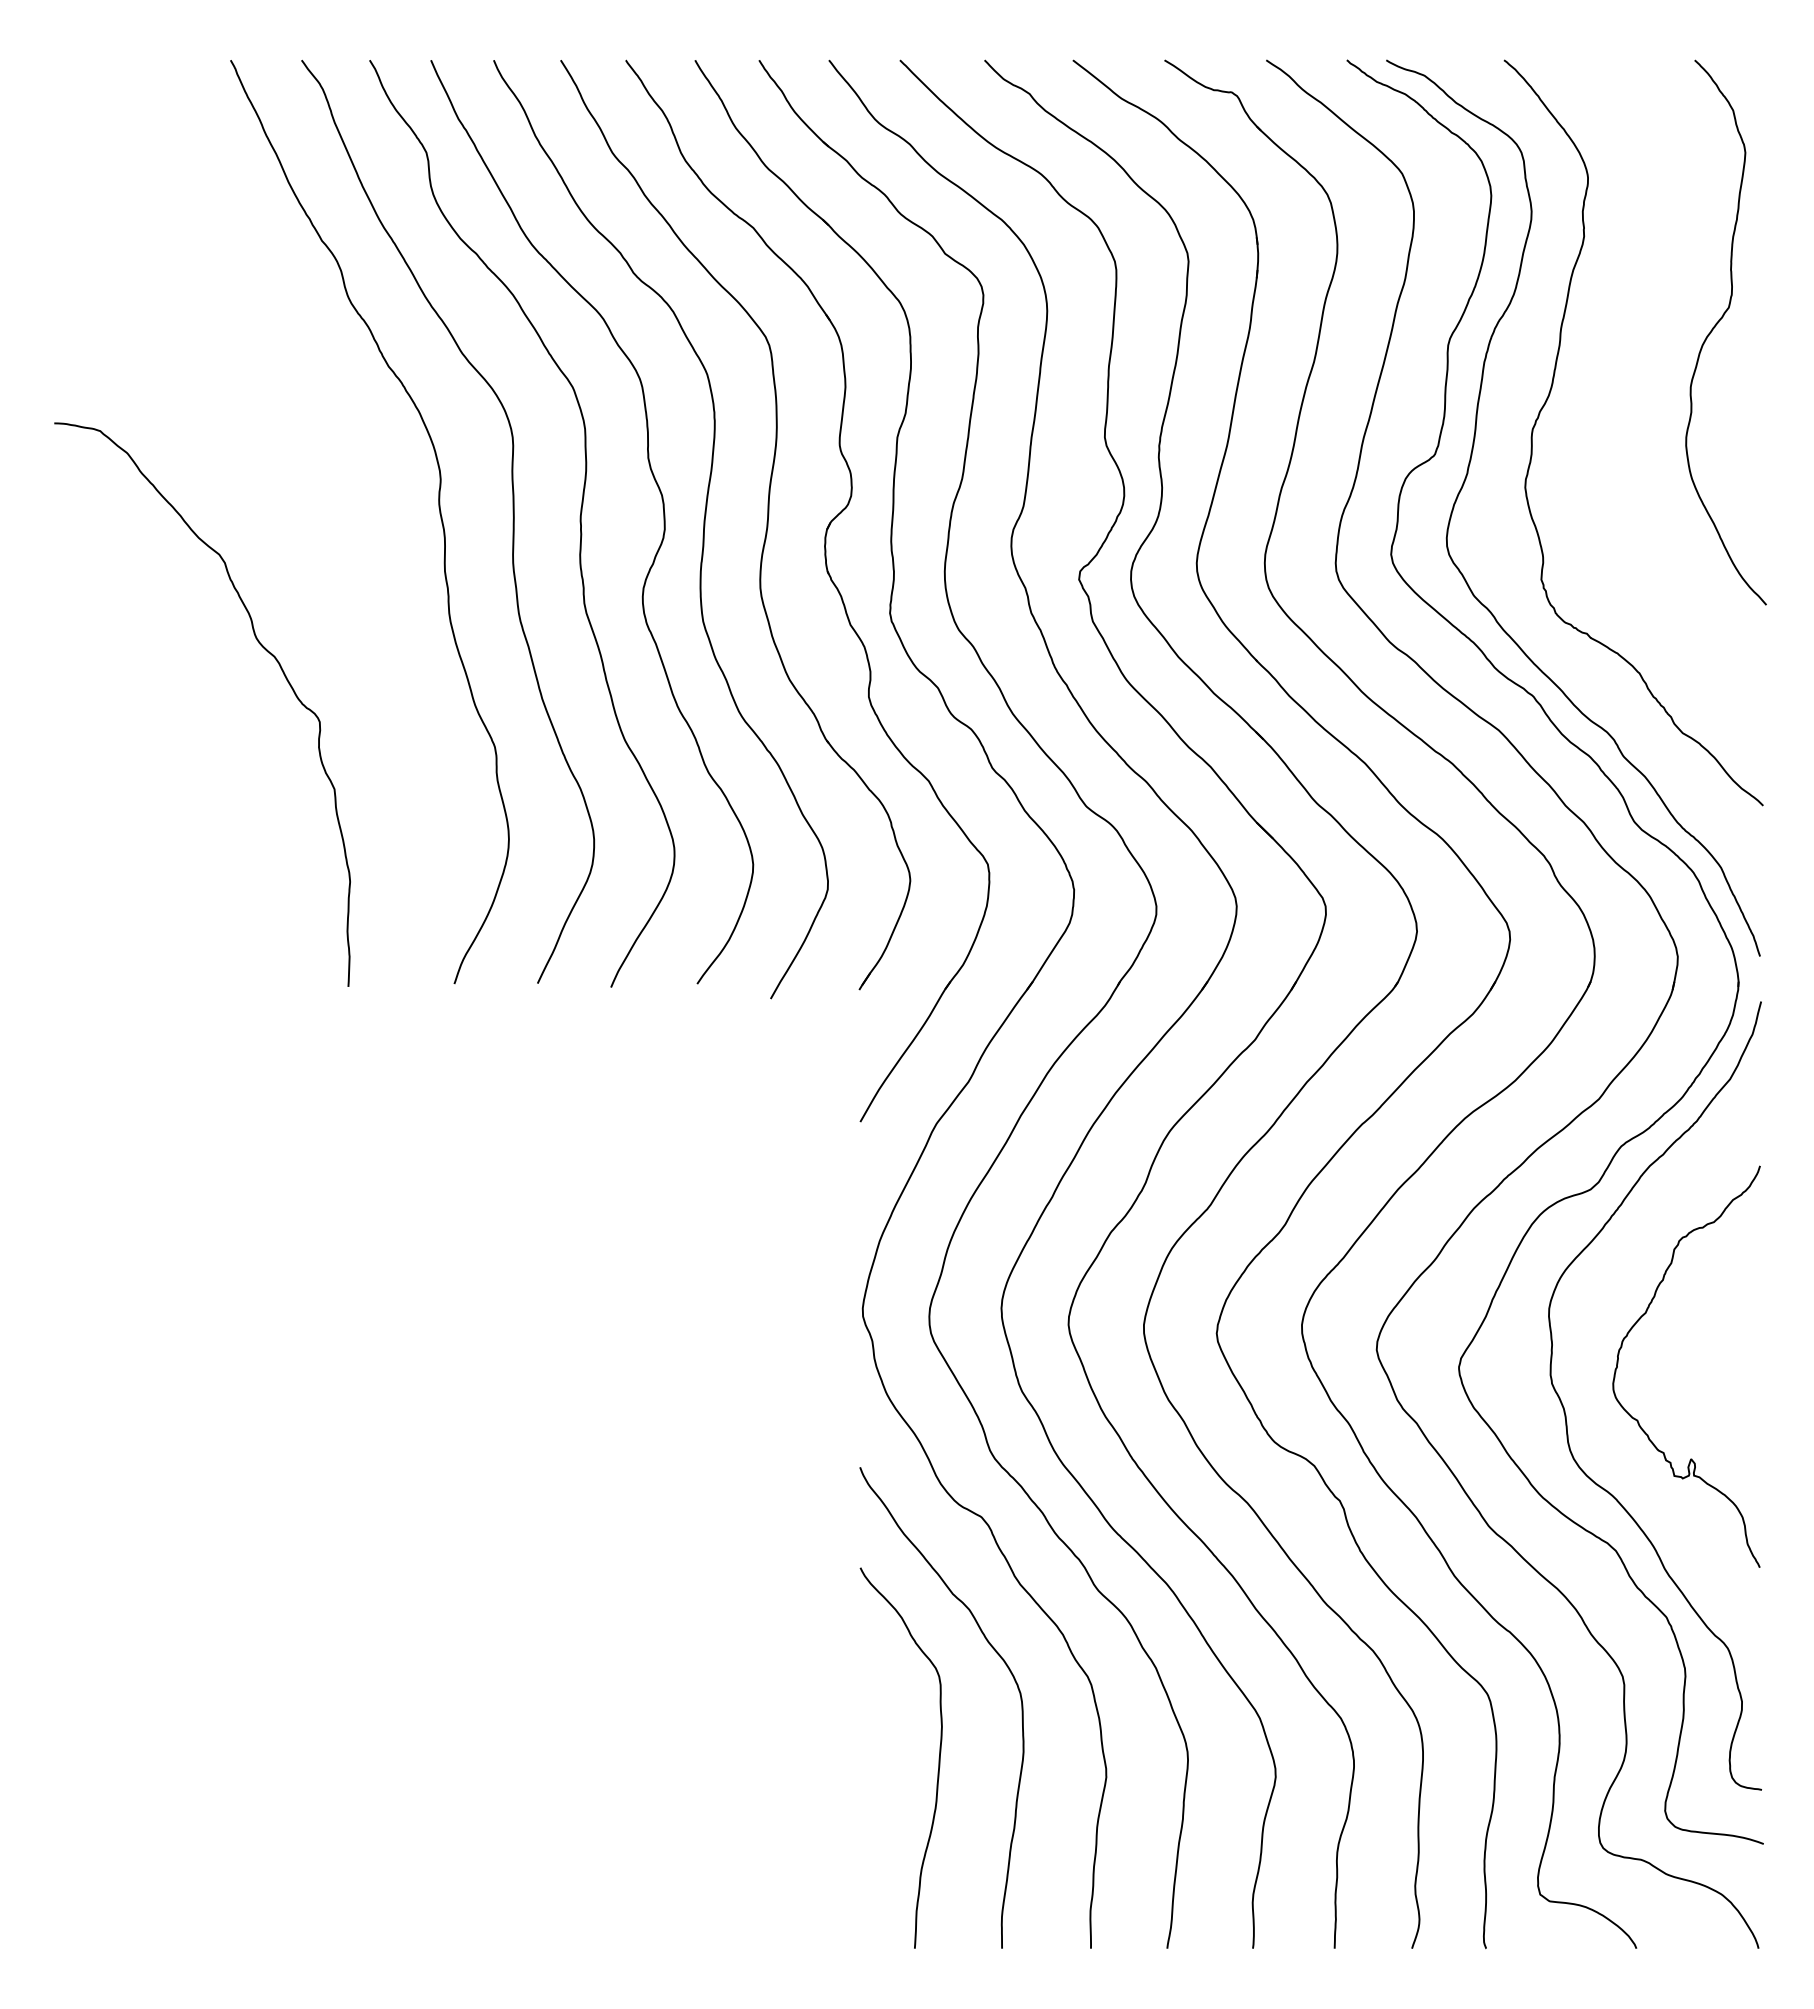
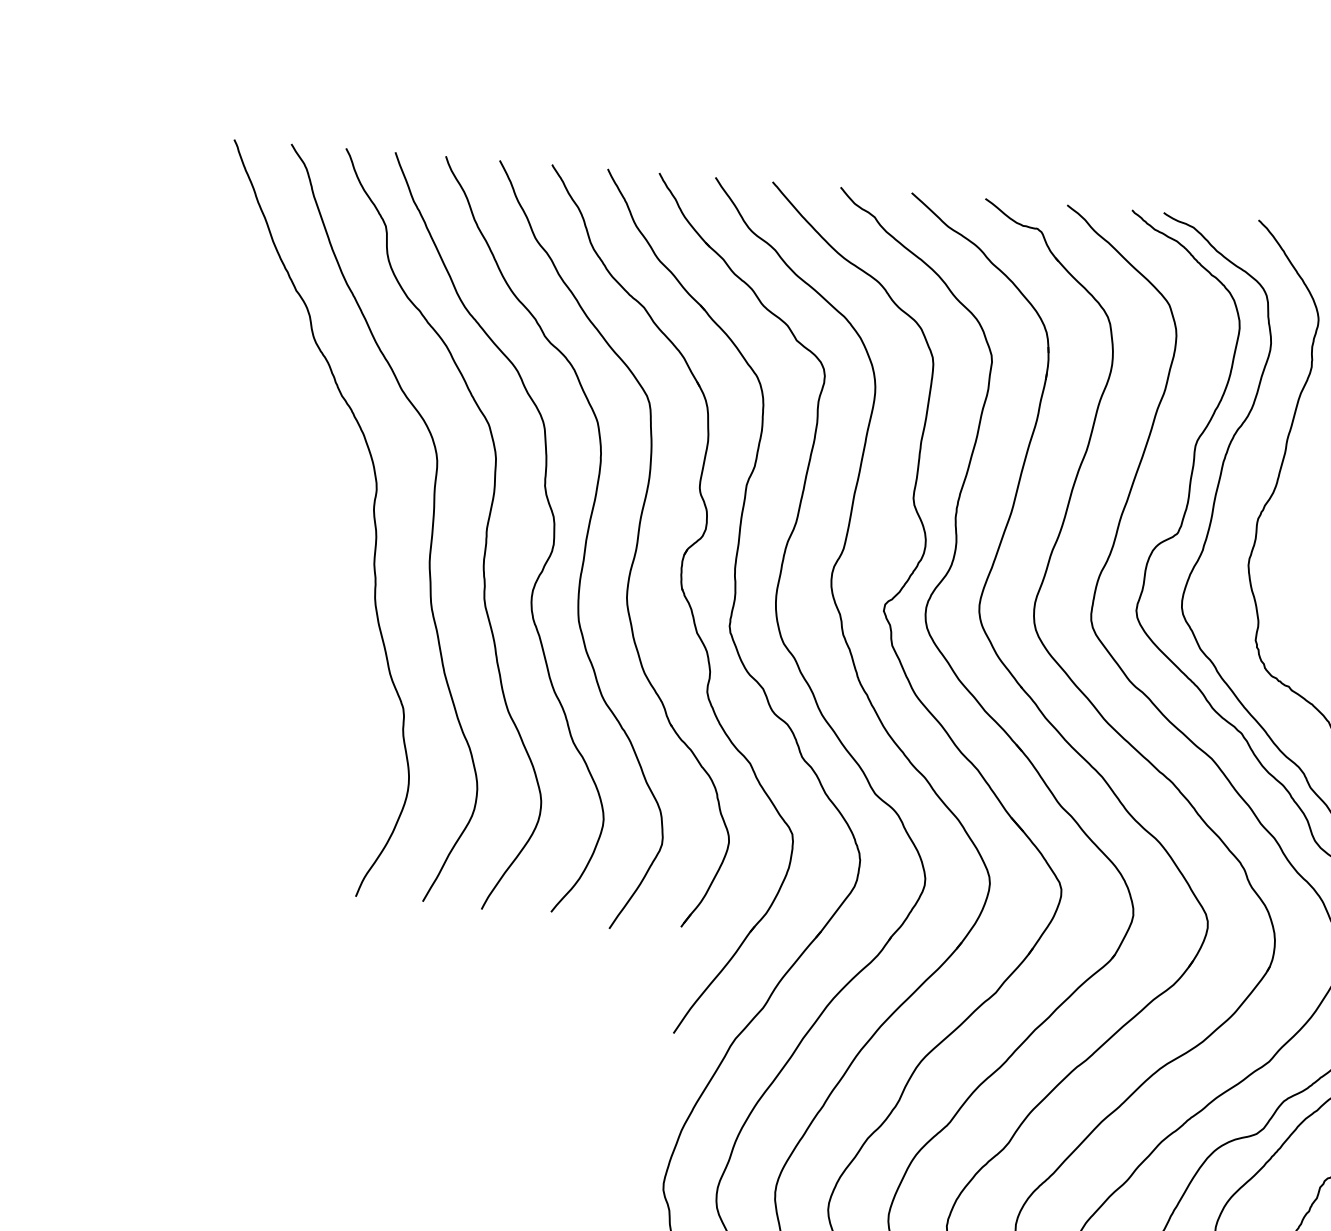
curve: (260, 645) -> (221, 612), removed

